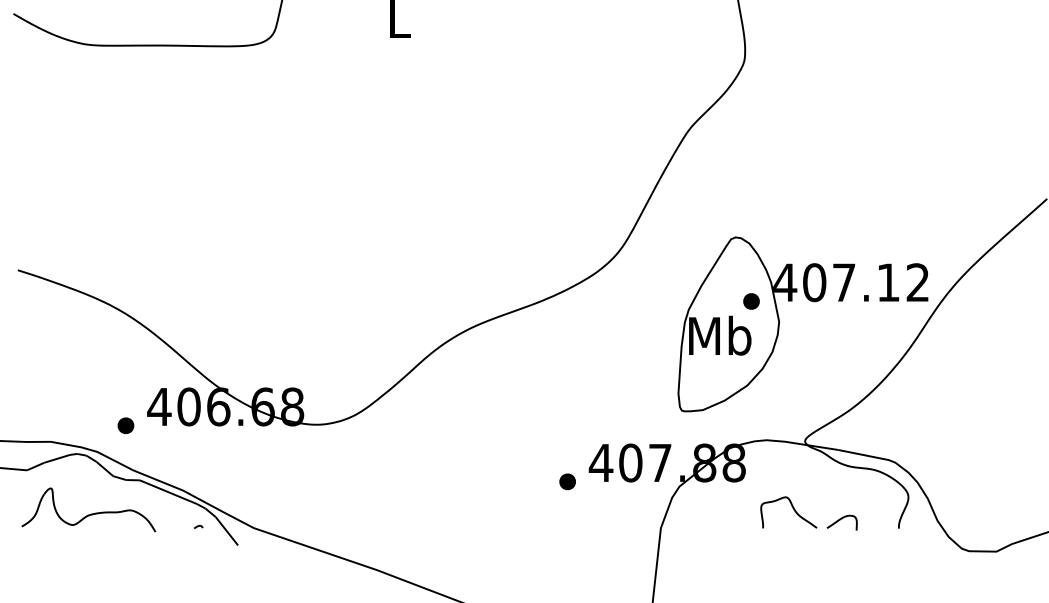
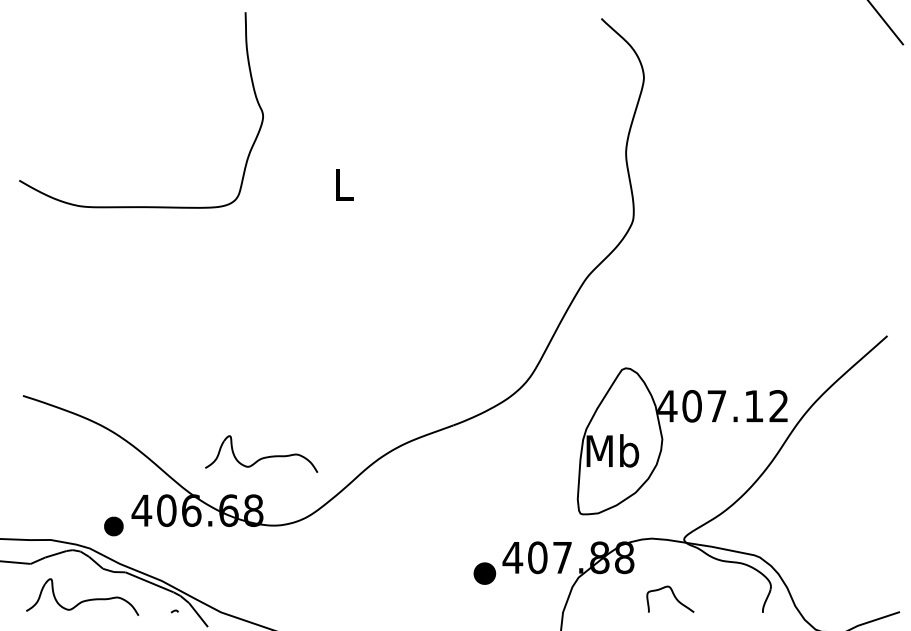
part: (751, 300) -> (639, 421), removed
part: (301, 338) -> (261, 453), added
part: (125, 425) -> (113, 526), size x1.4
part: (567, 481) -> (484, 573), size x1.6
curve: (842, 519) -> (715, 605), removed

